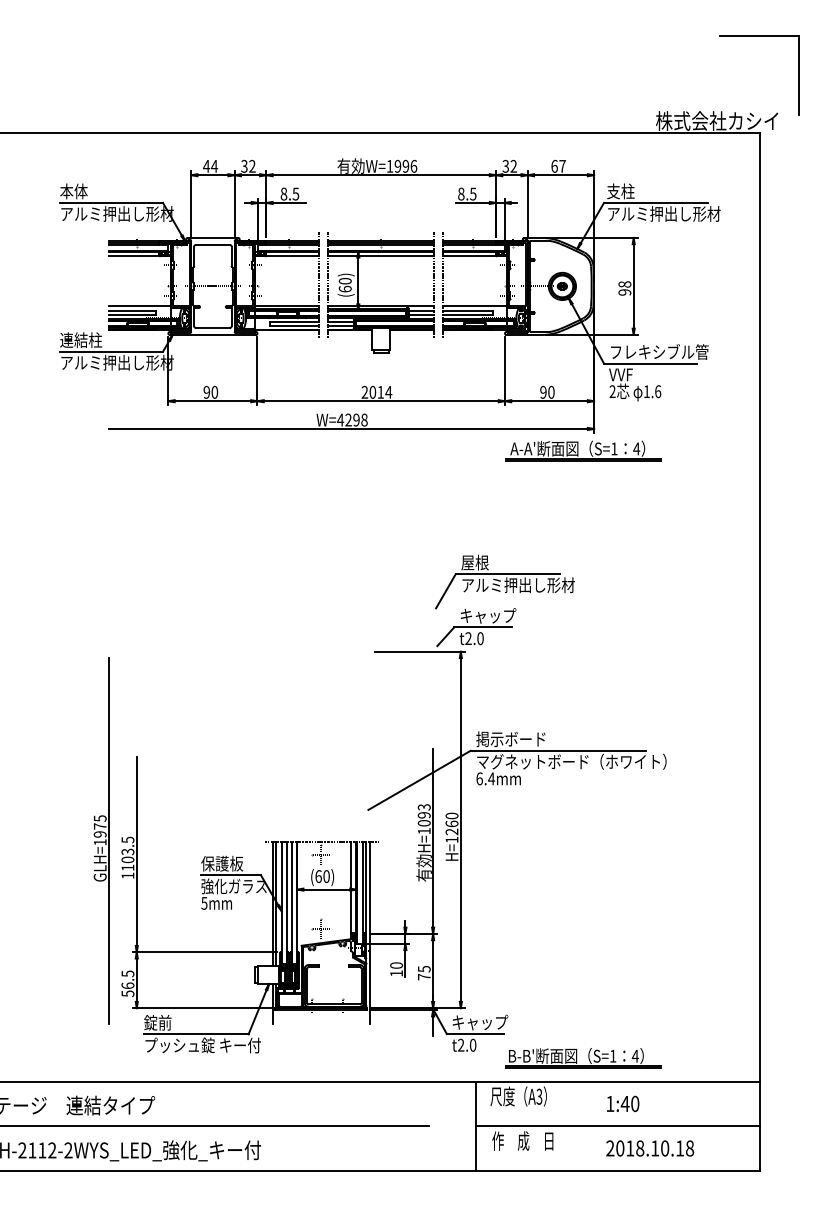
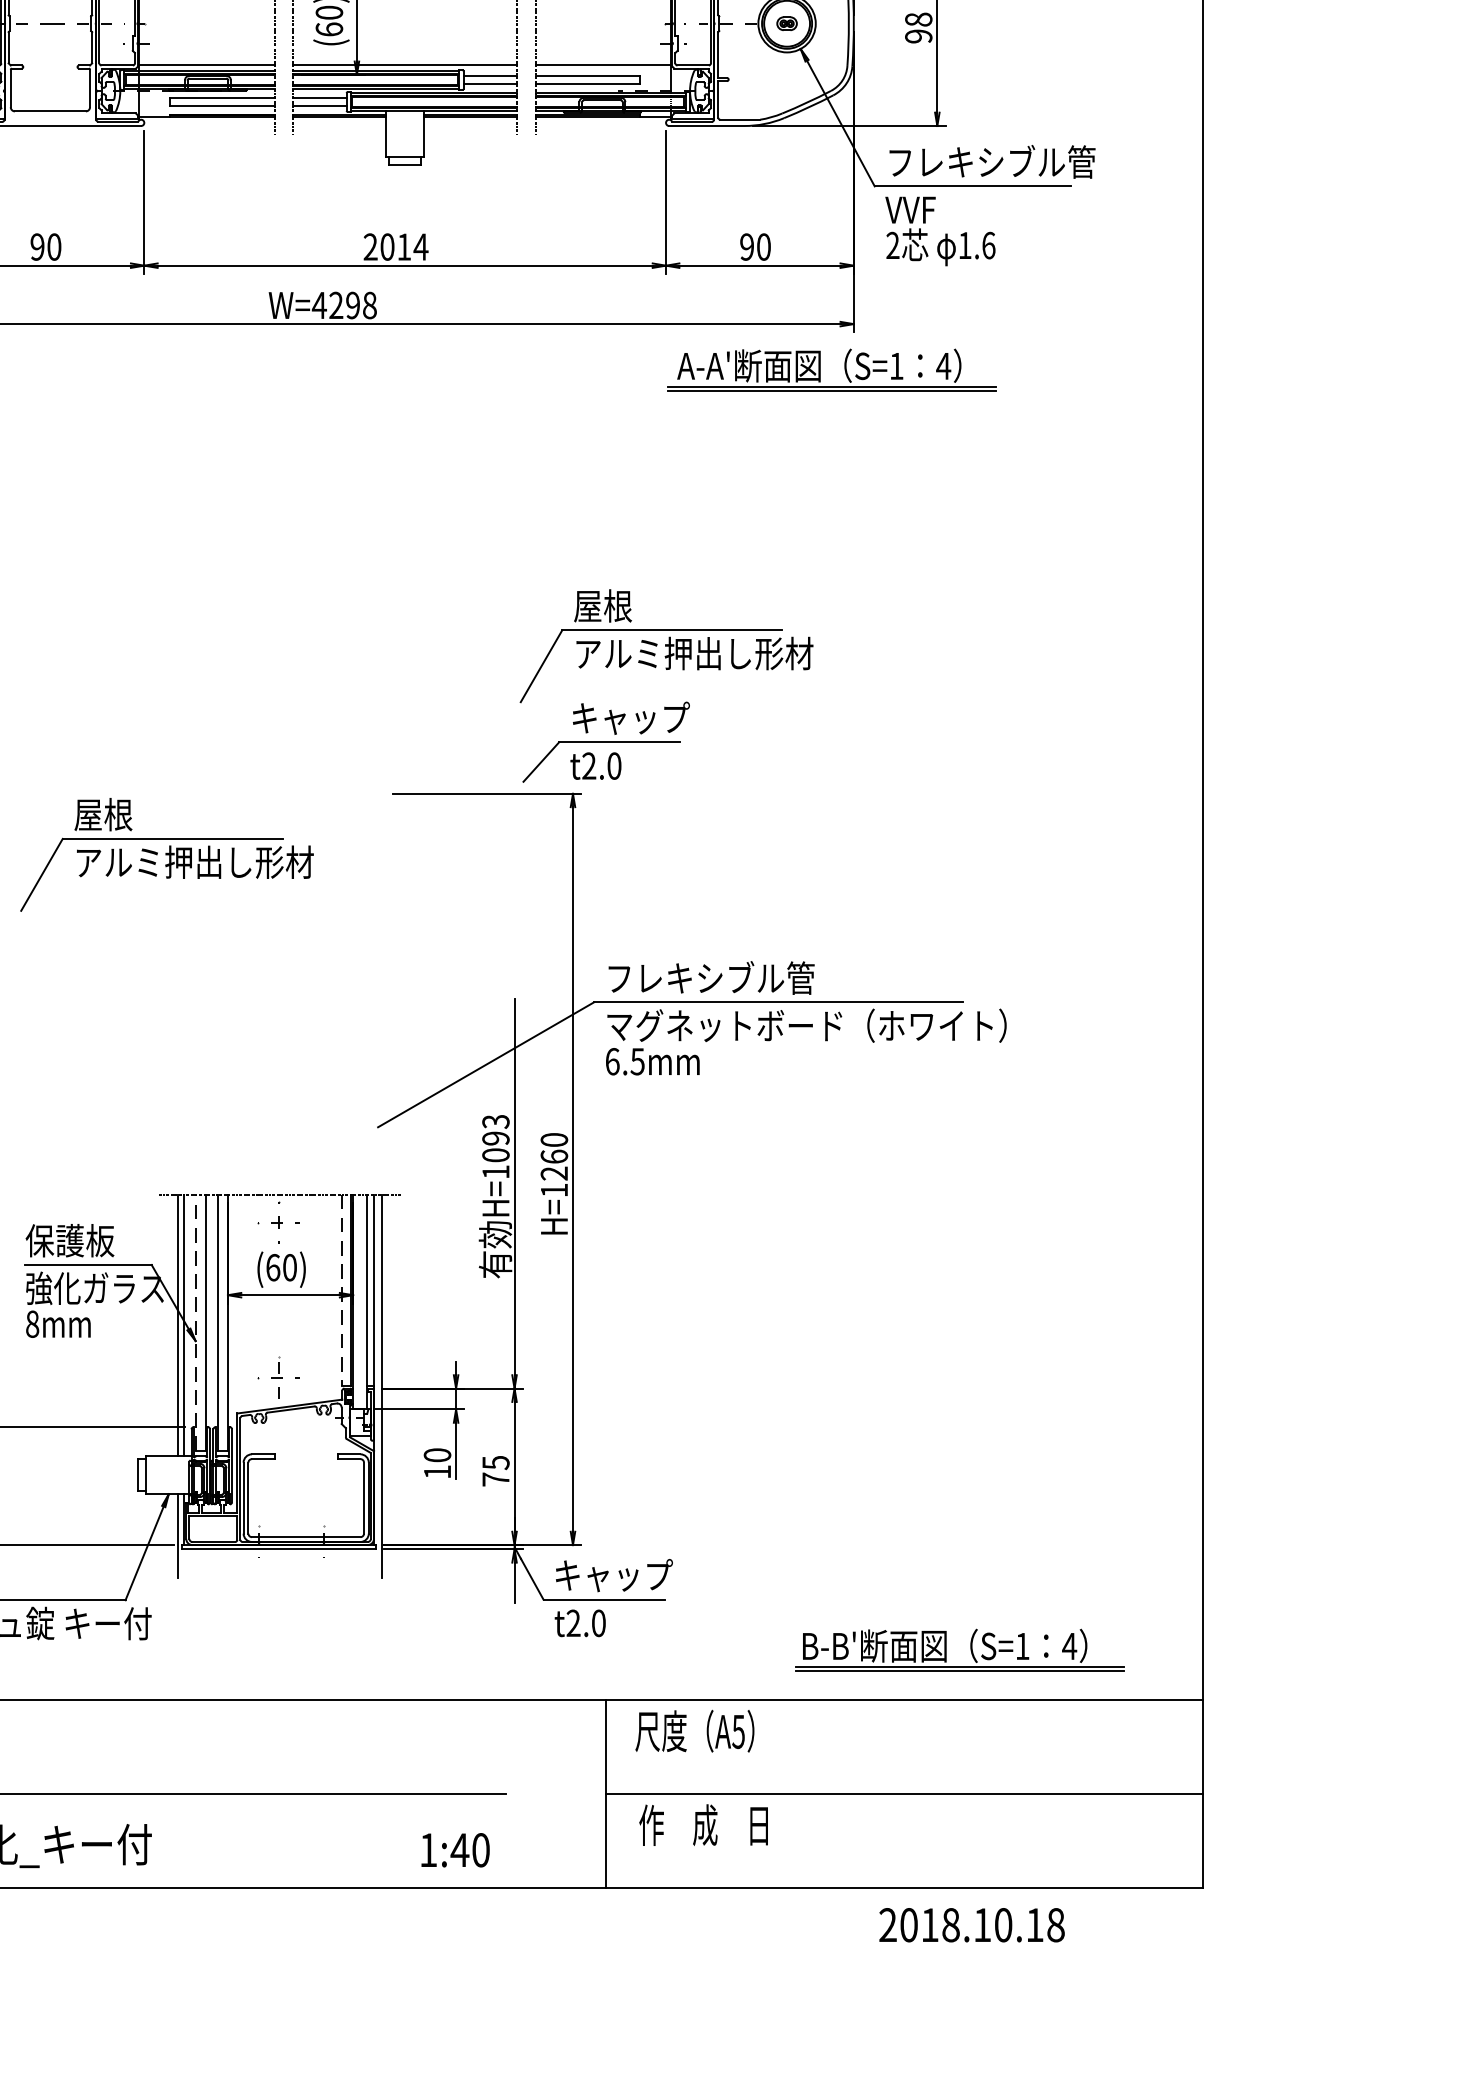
part: (267, 680) -> (165, 854), added
text: (525, 739) -> (709, 978), 掲示ボード -> フレキシブル管
text: (491, 778) -> (637, 1060), 6.4mm -> 6.5mm
line: (351, 887) -> (342, 1290), solid -> dashed
line: (281, 902) -> (194, 1322), solid -> dashed
text: (204, 903) -> (32, 1324), 5mm -> 8mm
part: (583, 1058) -> (960, 1651), moved
text: (539, 1095) -> (738, 1729), A3 -> A5
text: (623, 1103) -> (456, 1849), moved
text: (650, 1148) -> (972, 1925), moved

